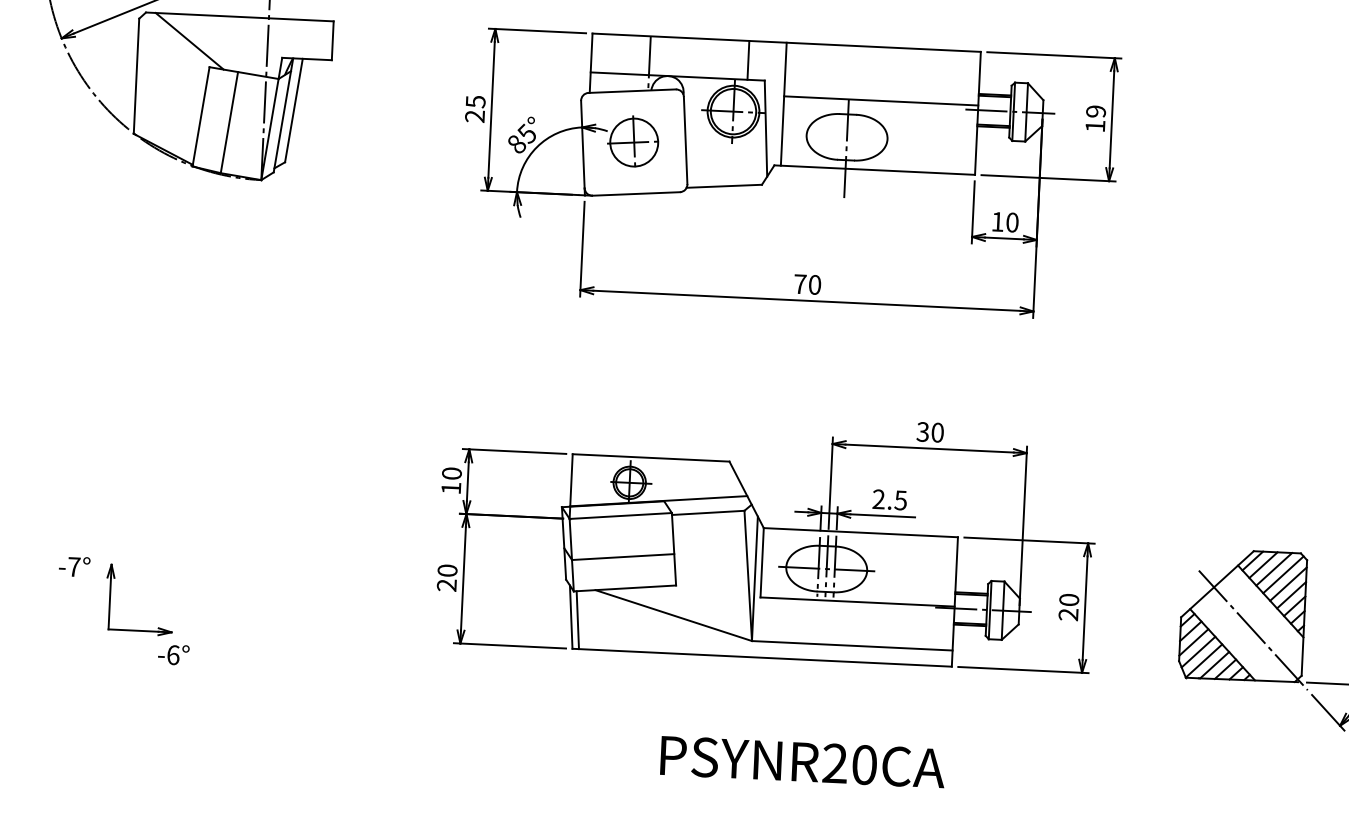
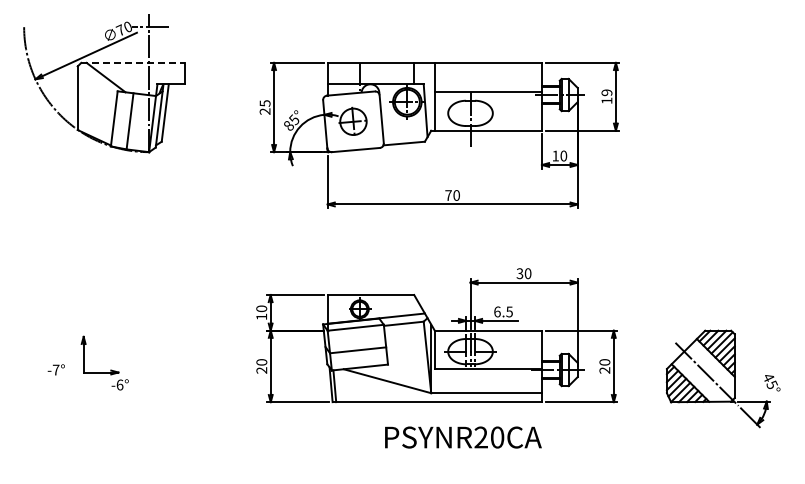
line: (240, 16) -> (133, 62), solid -> dashed
text: (879, 498) -> (497, 311), 2.5 -> 6.5
part: (157, 626) -> (110, 369), moved
text: (803, 762) -> (463, 437), moved

